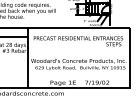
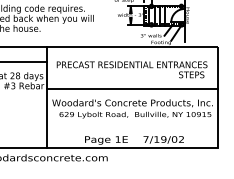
line: (78, 52) -> (132, 88), added

